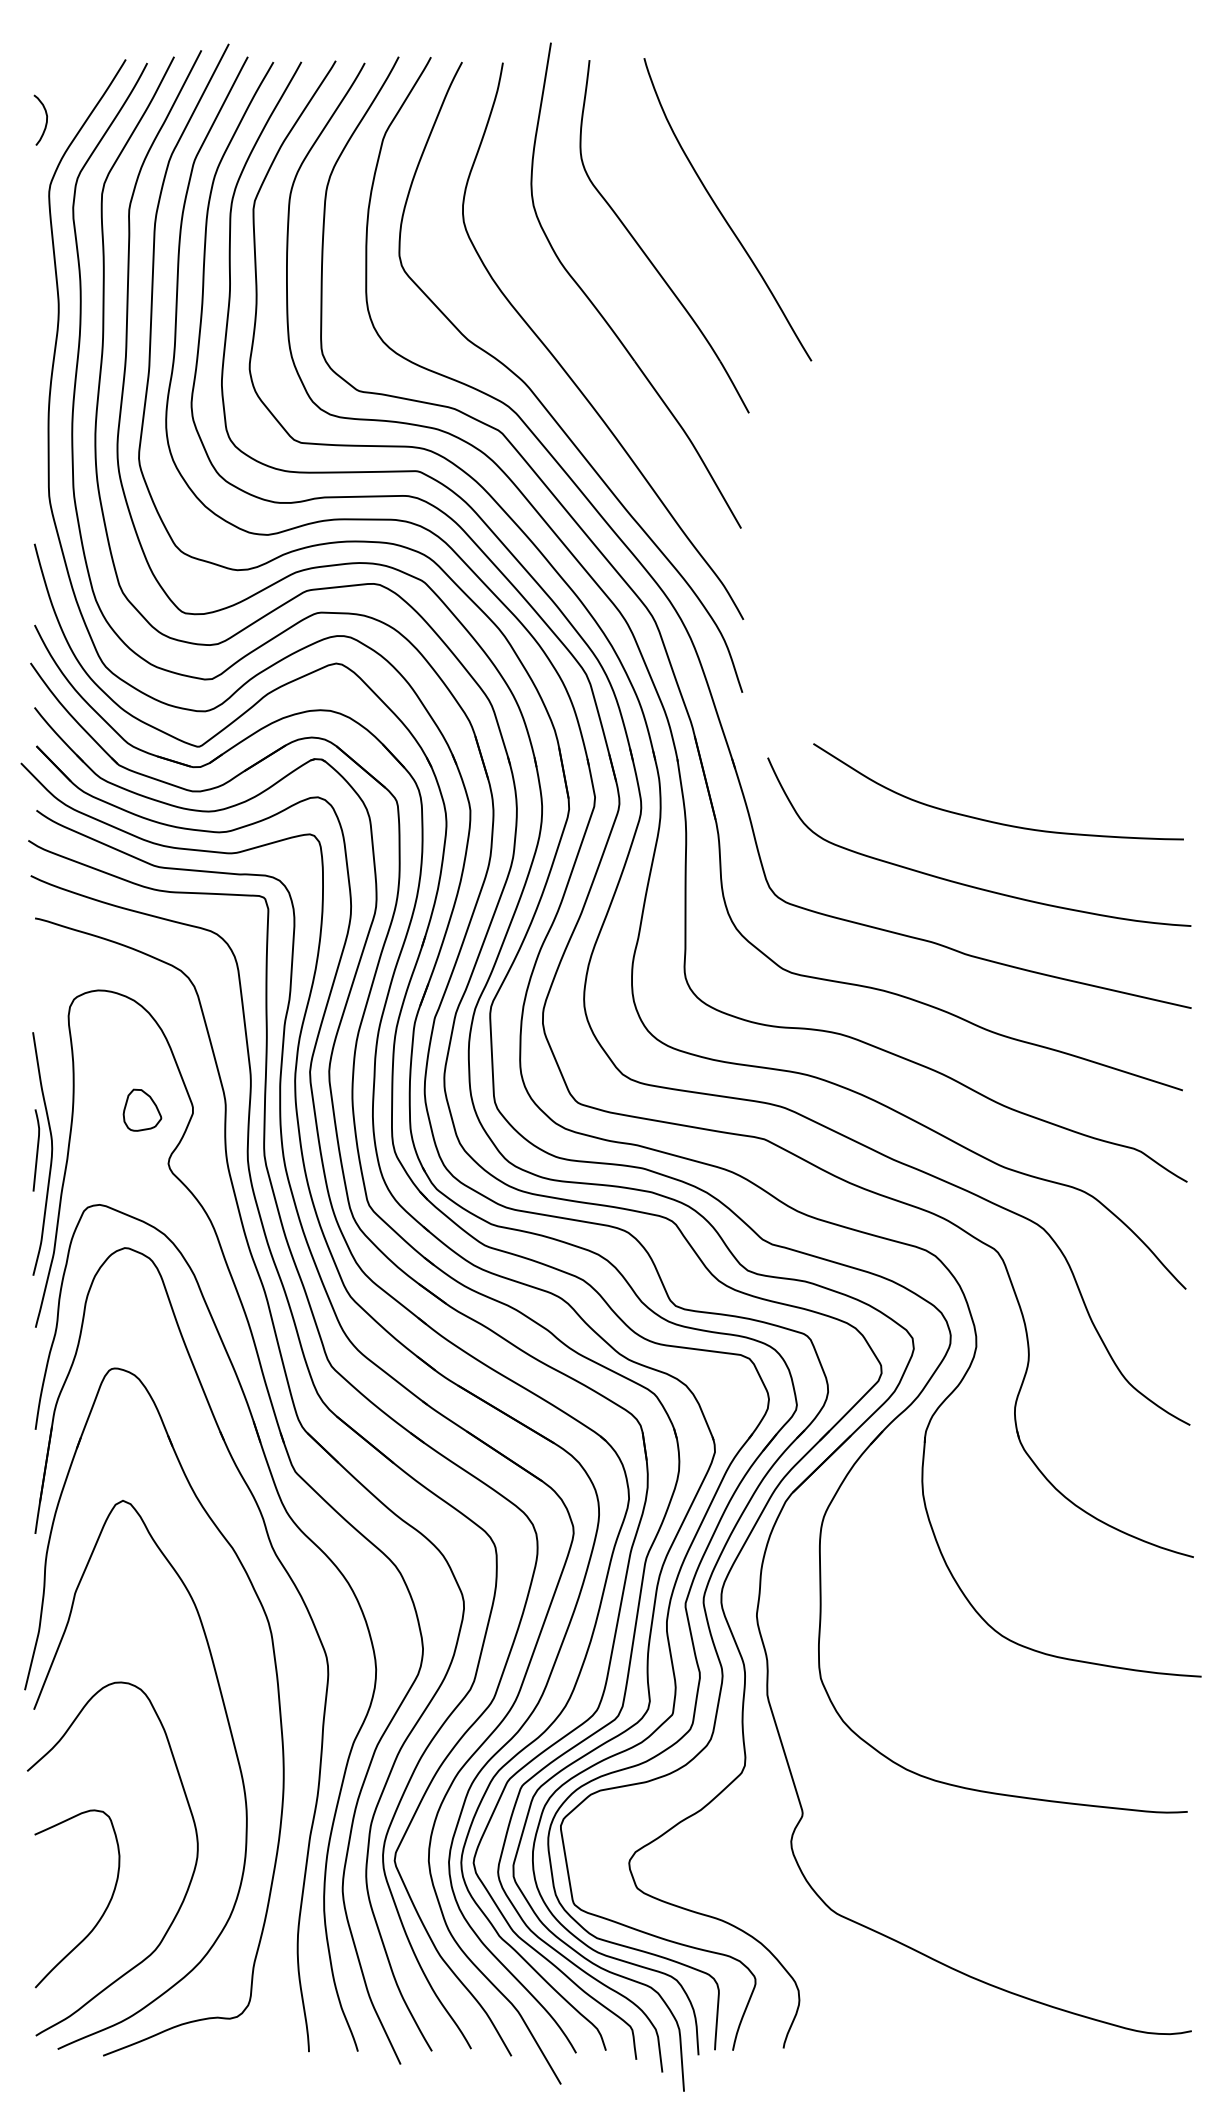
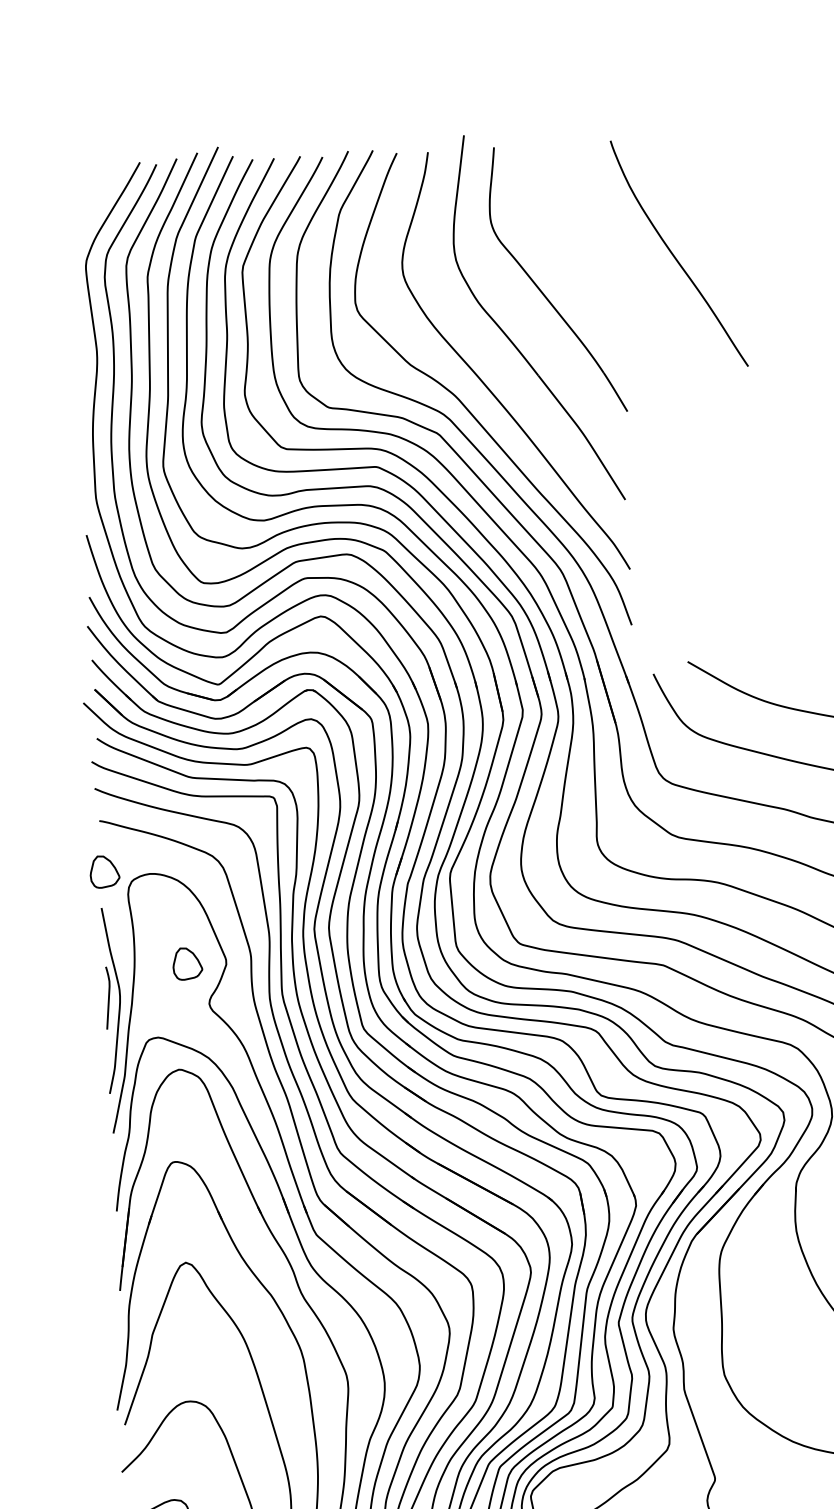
curve: (45, 122) -> (80, 213), removed
curve: (722, 213) -> (675, 256), moved
part: (39, 984) -> (104, 871), added

